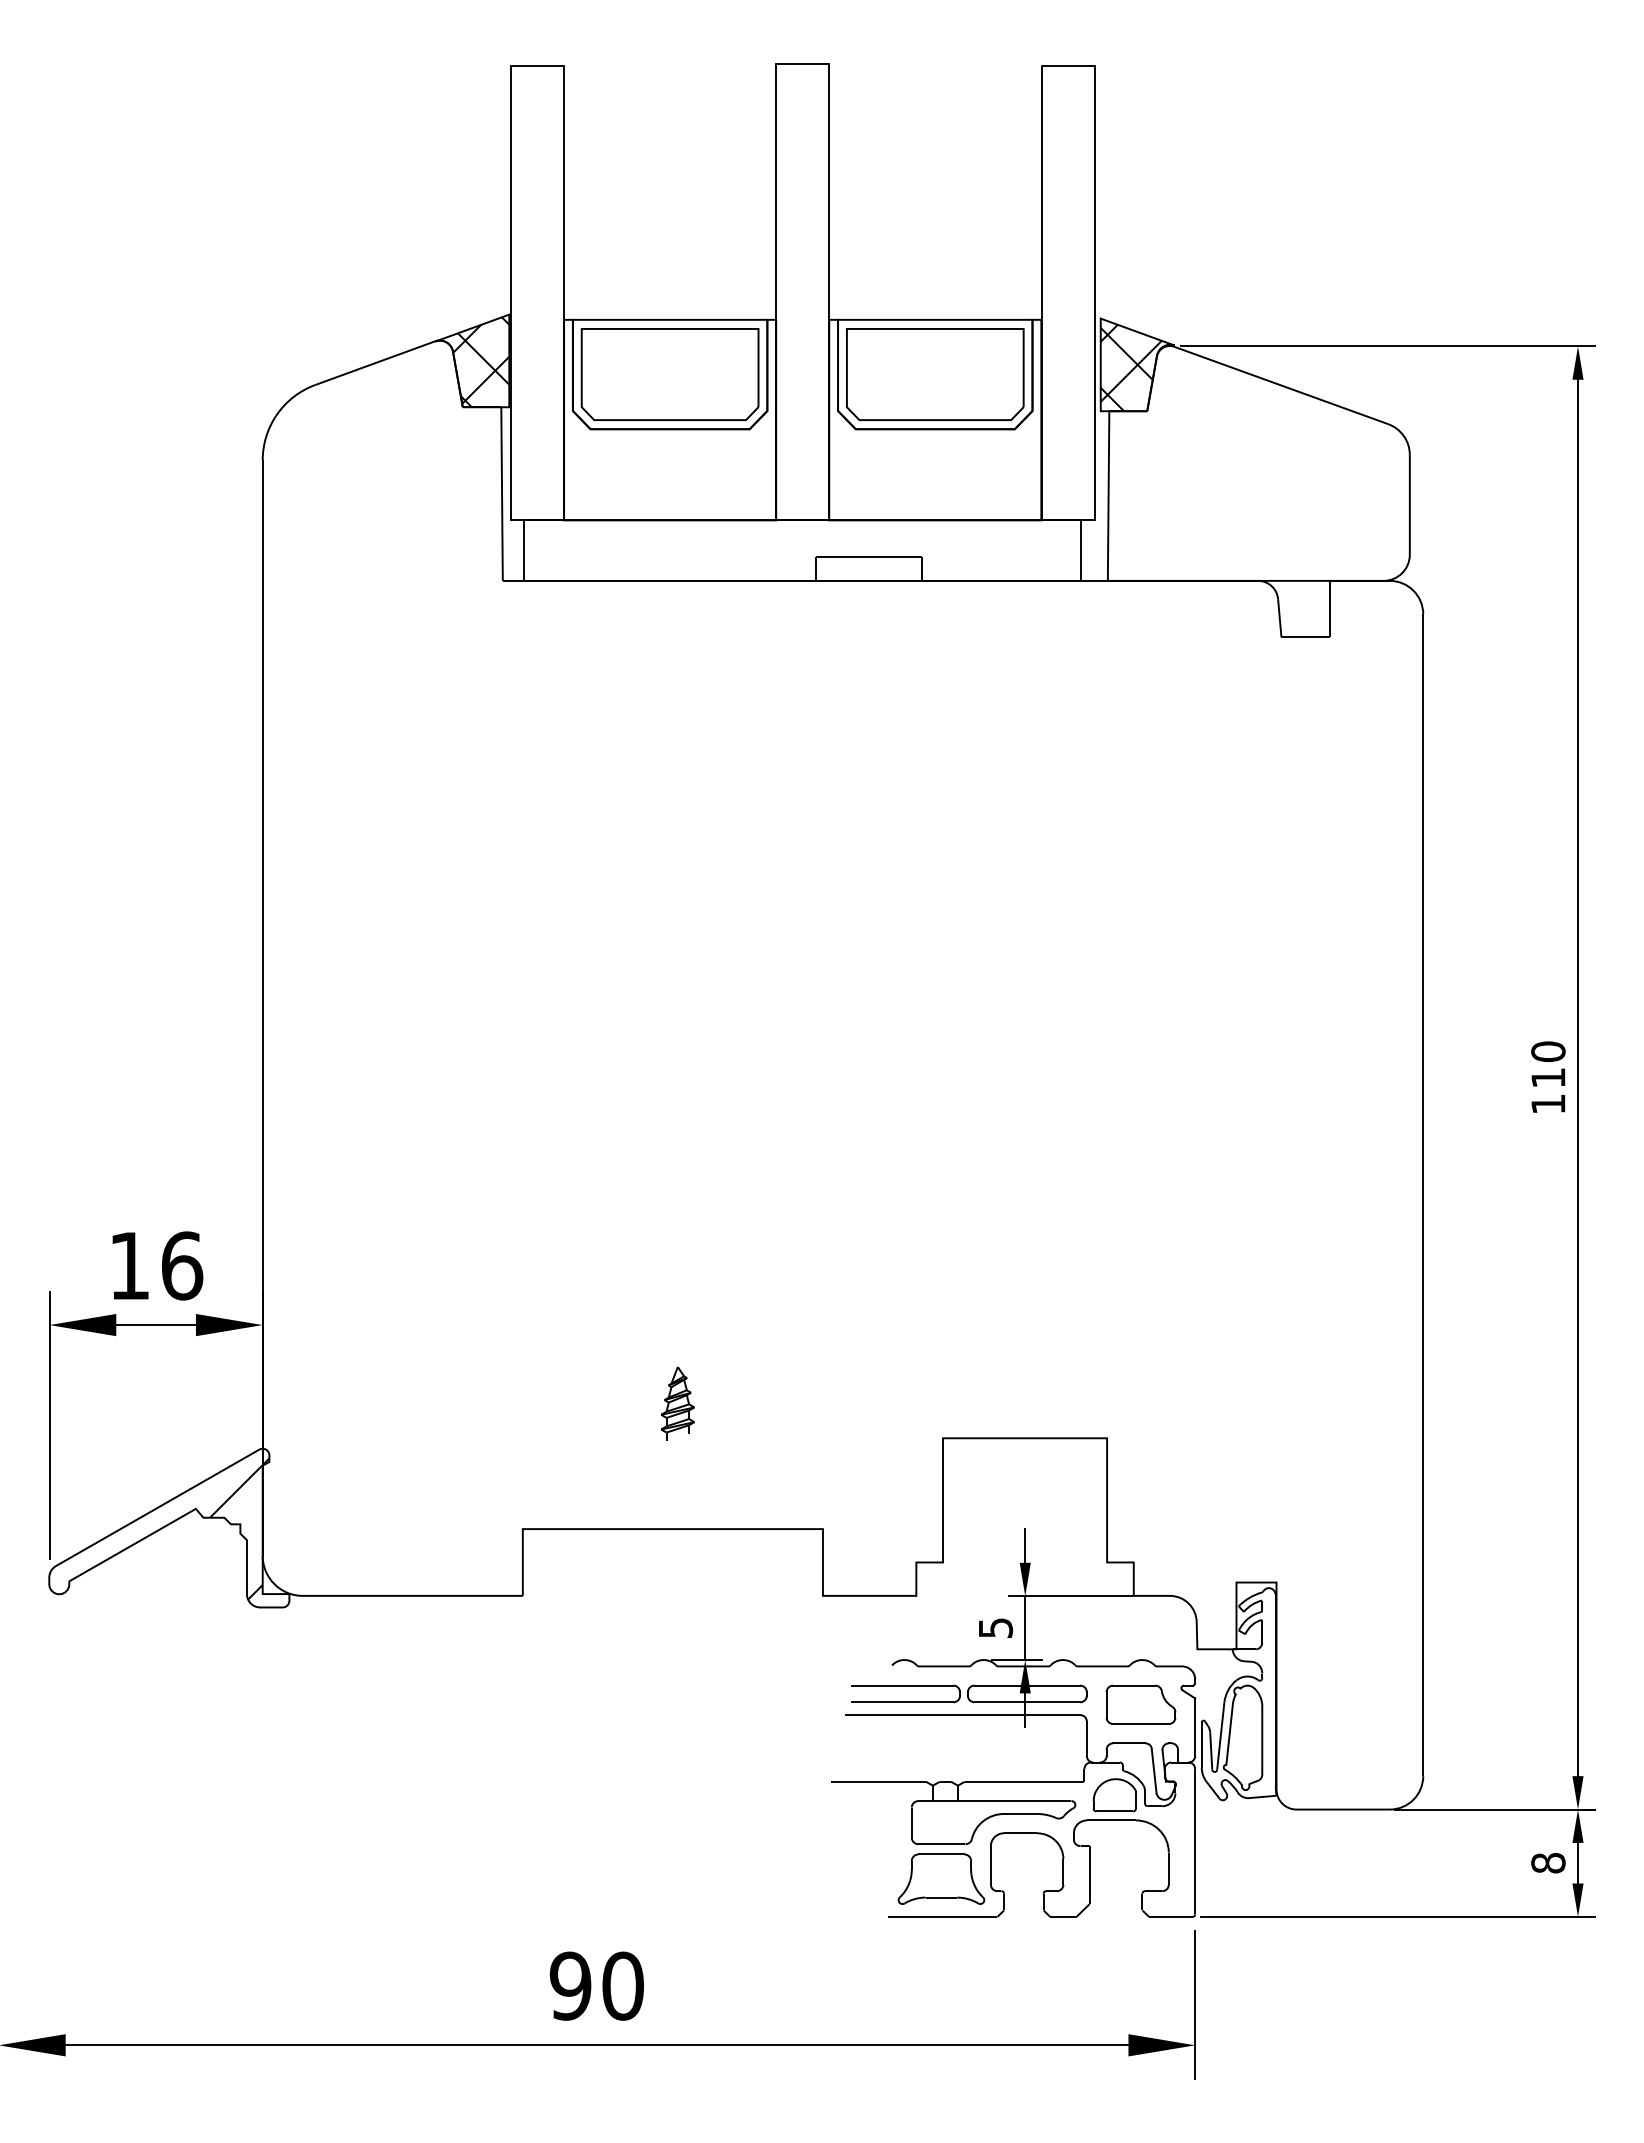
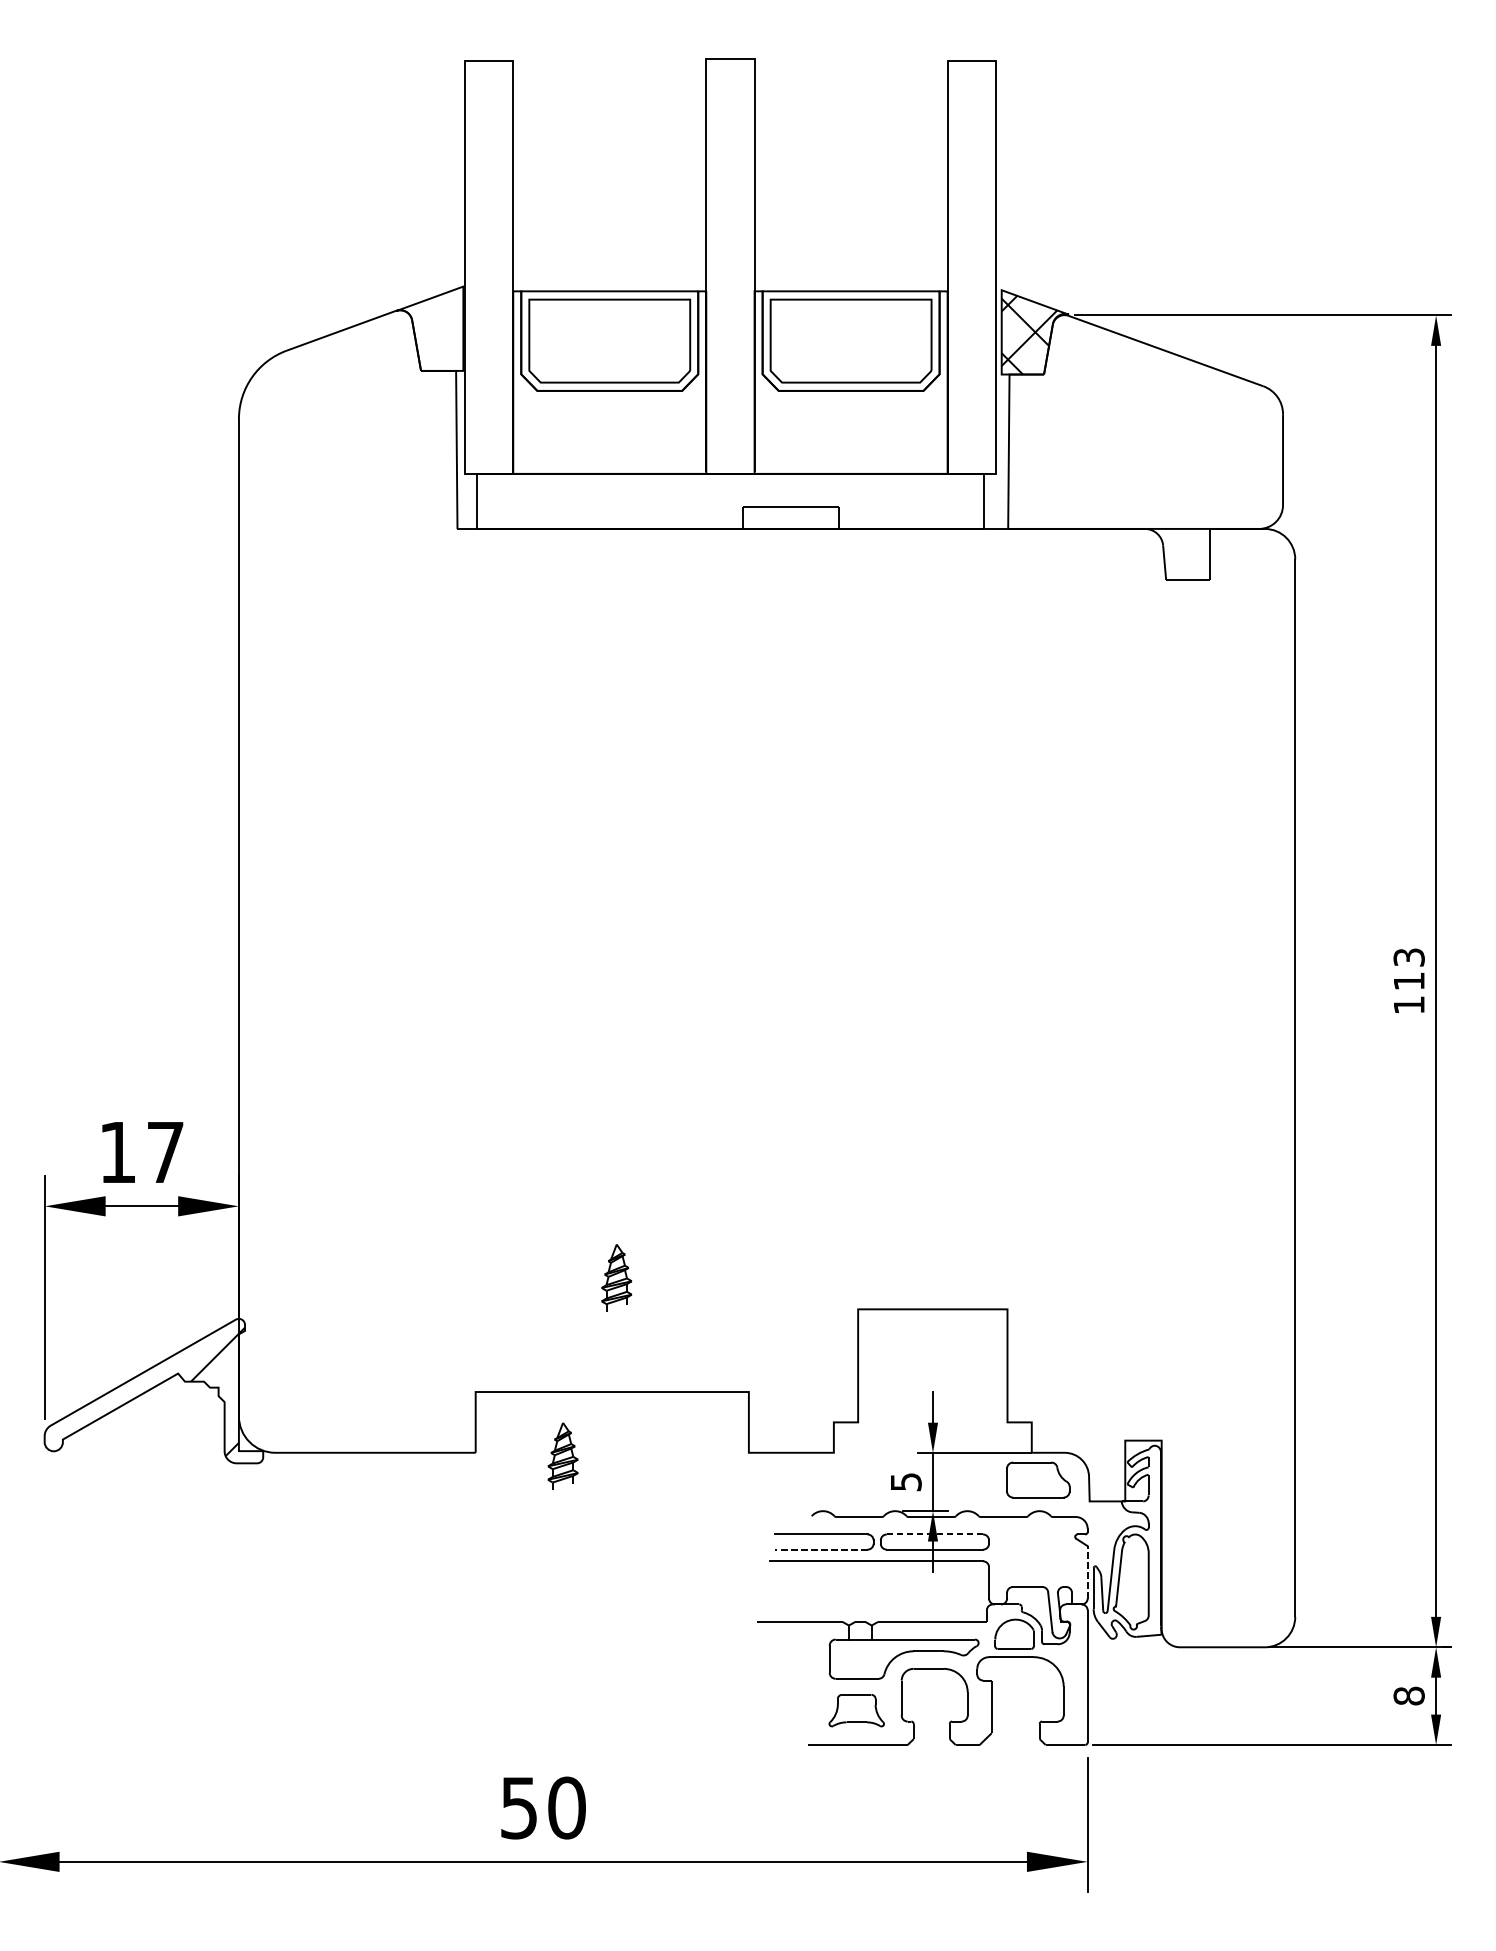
hatch: (481, 362) -> (438, 330), removed
text: (1548, 1051) -> (1409, 957), 110 -> 113
text: (182, 1265) -> (165, 1152), 16 -> 17
part: (618, 1599) -> (562, 1456), added
line: (1027, 1685) -> (935, 1534), solid -> dashed
line: (902, 1702) -> (821, 1549), solid -> dashed
part: (1140, 1704) -> (1037, 1479), moved
line: (1195, 1727) -> (1087, 1572), solid -> dashed
part: (941, 1878) -> (856, 1710), size x0.7
text: (570, 1985) -> (519, 1807), 90 -> 50

